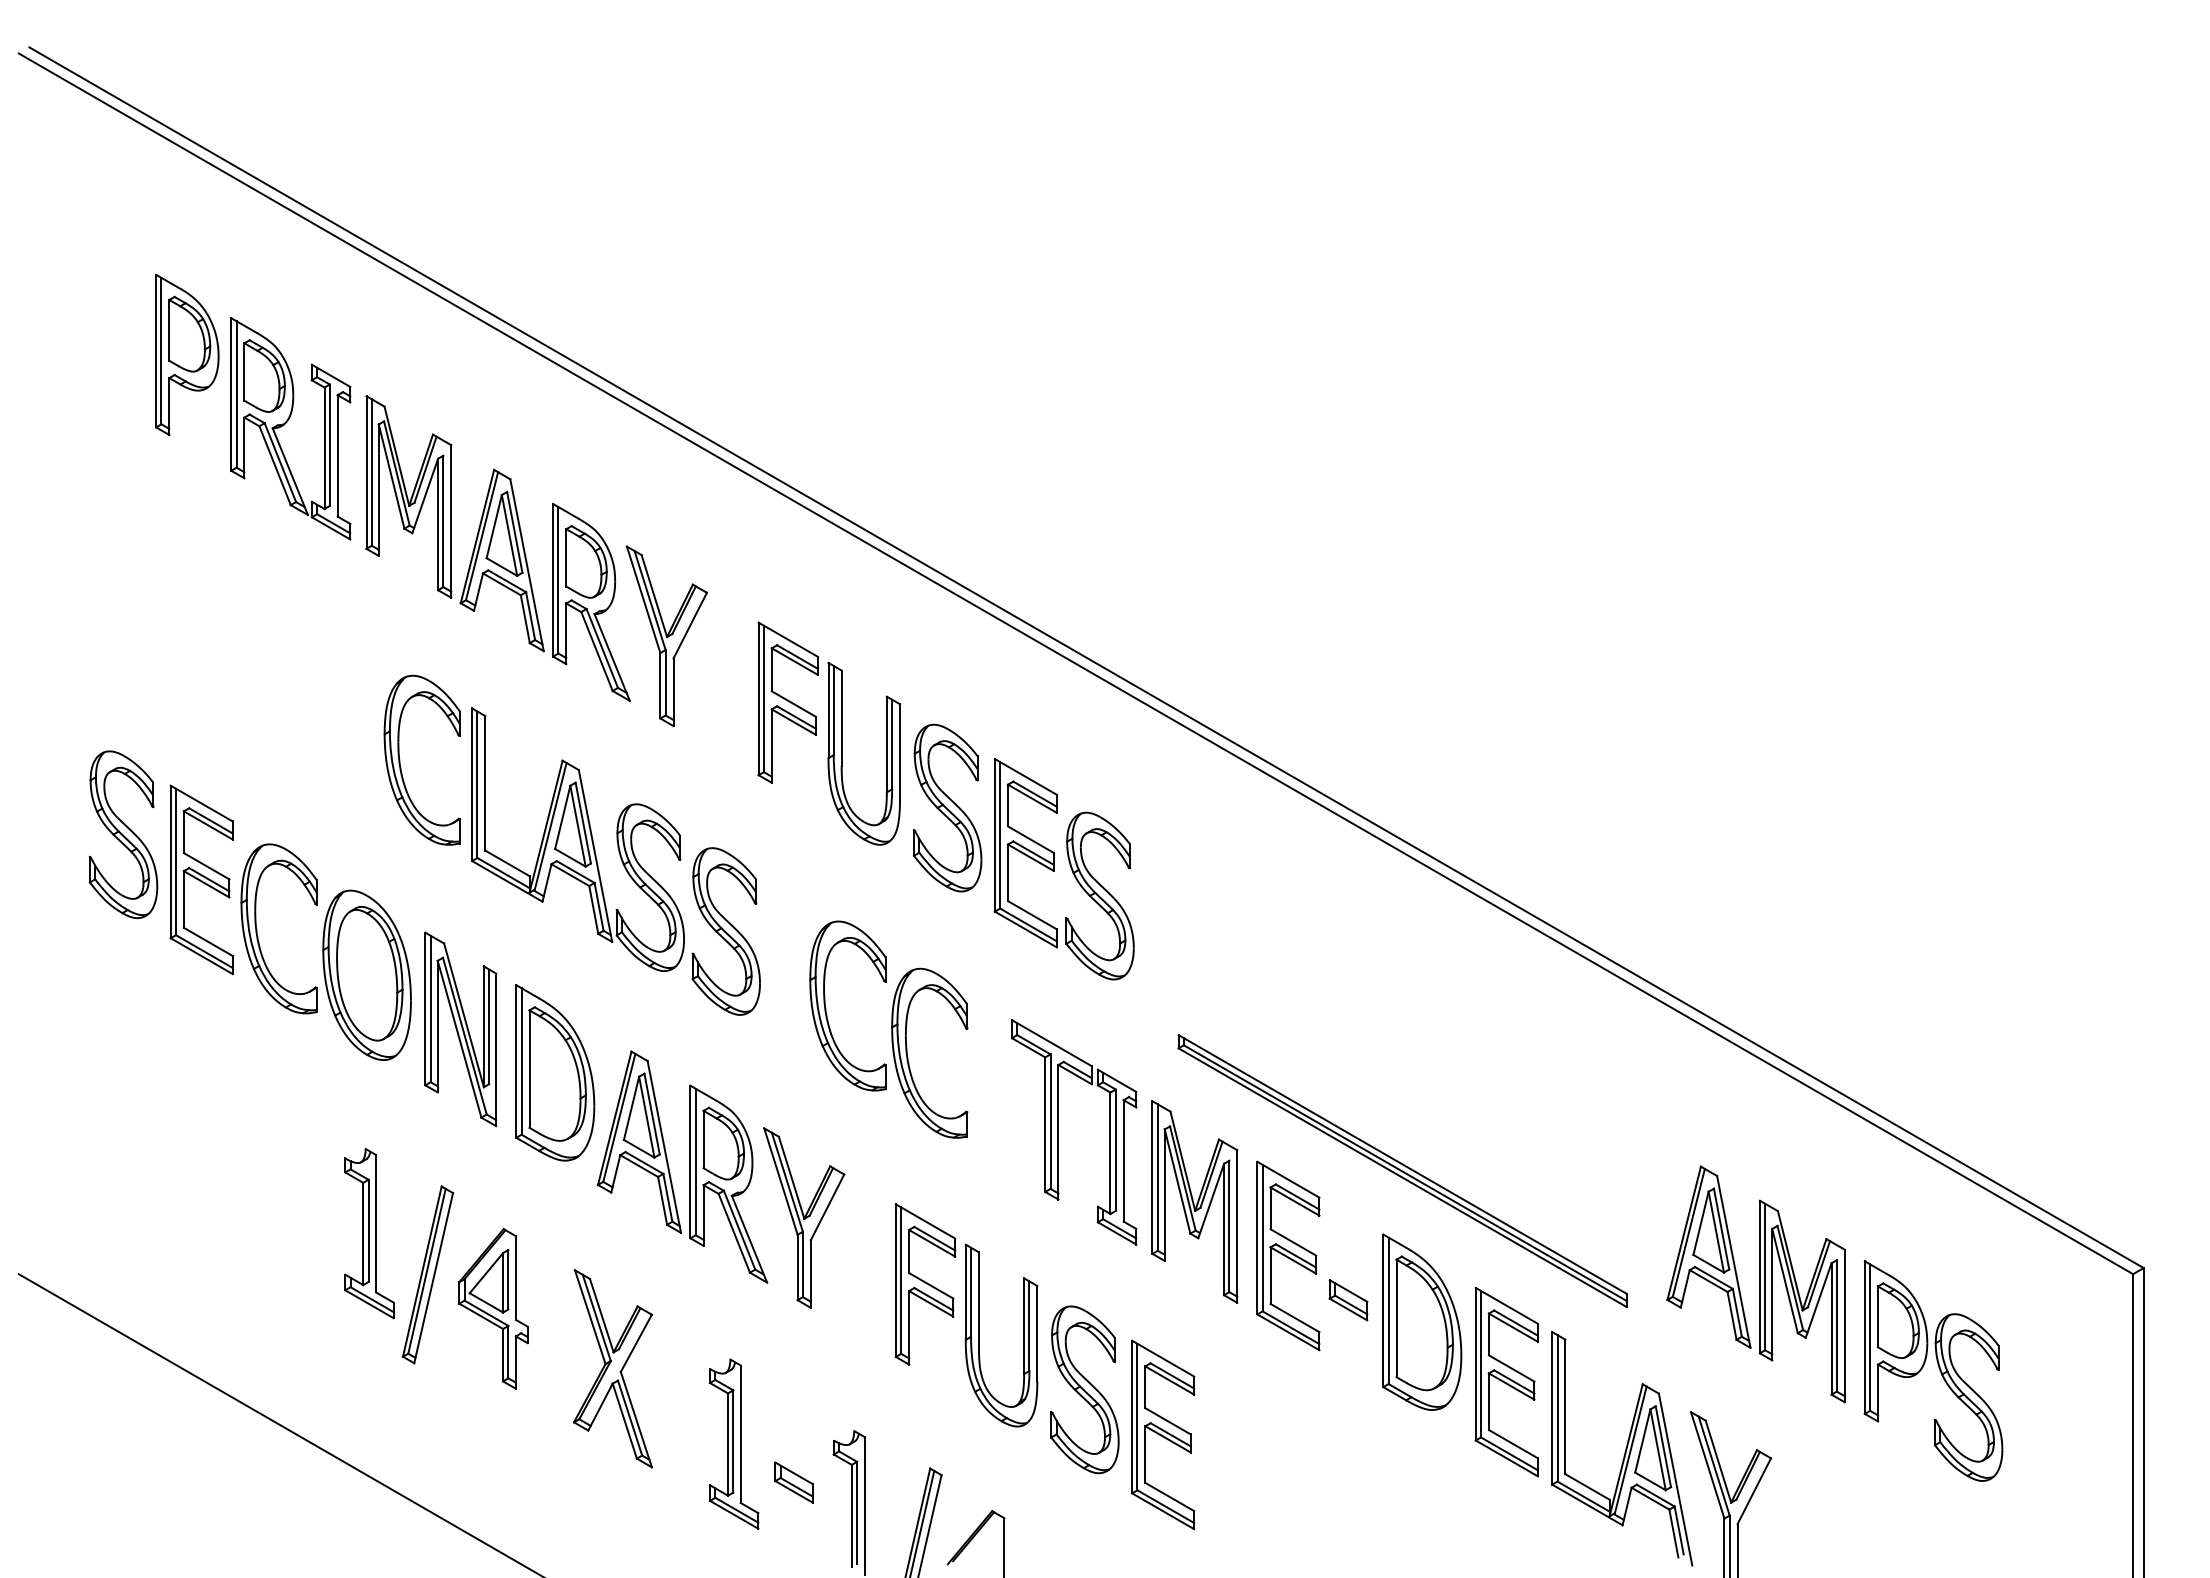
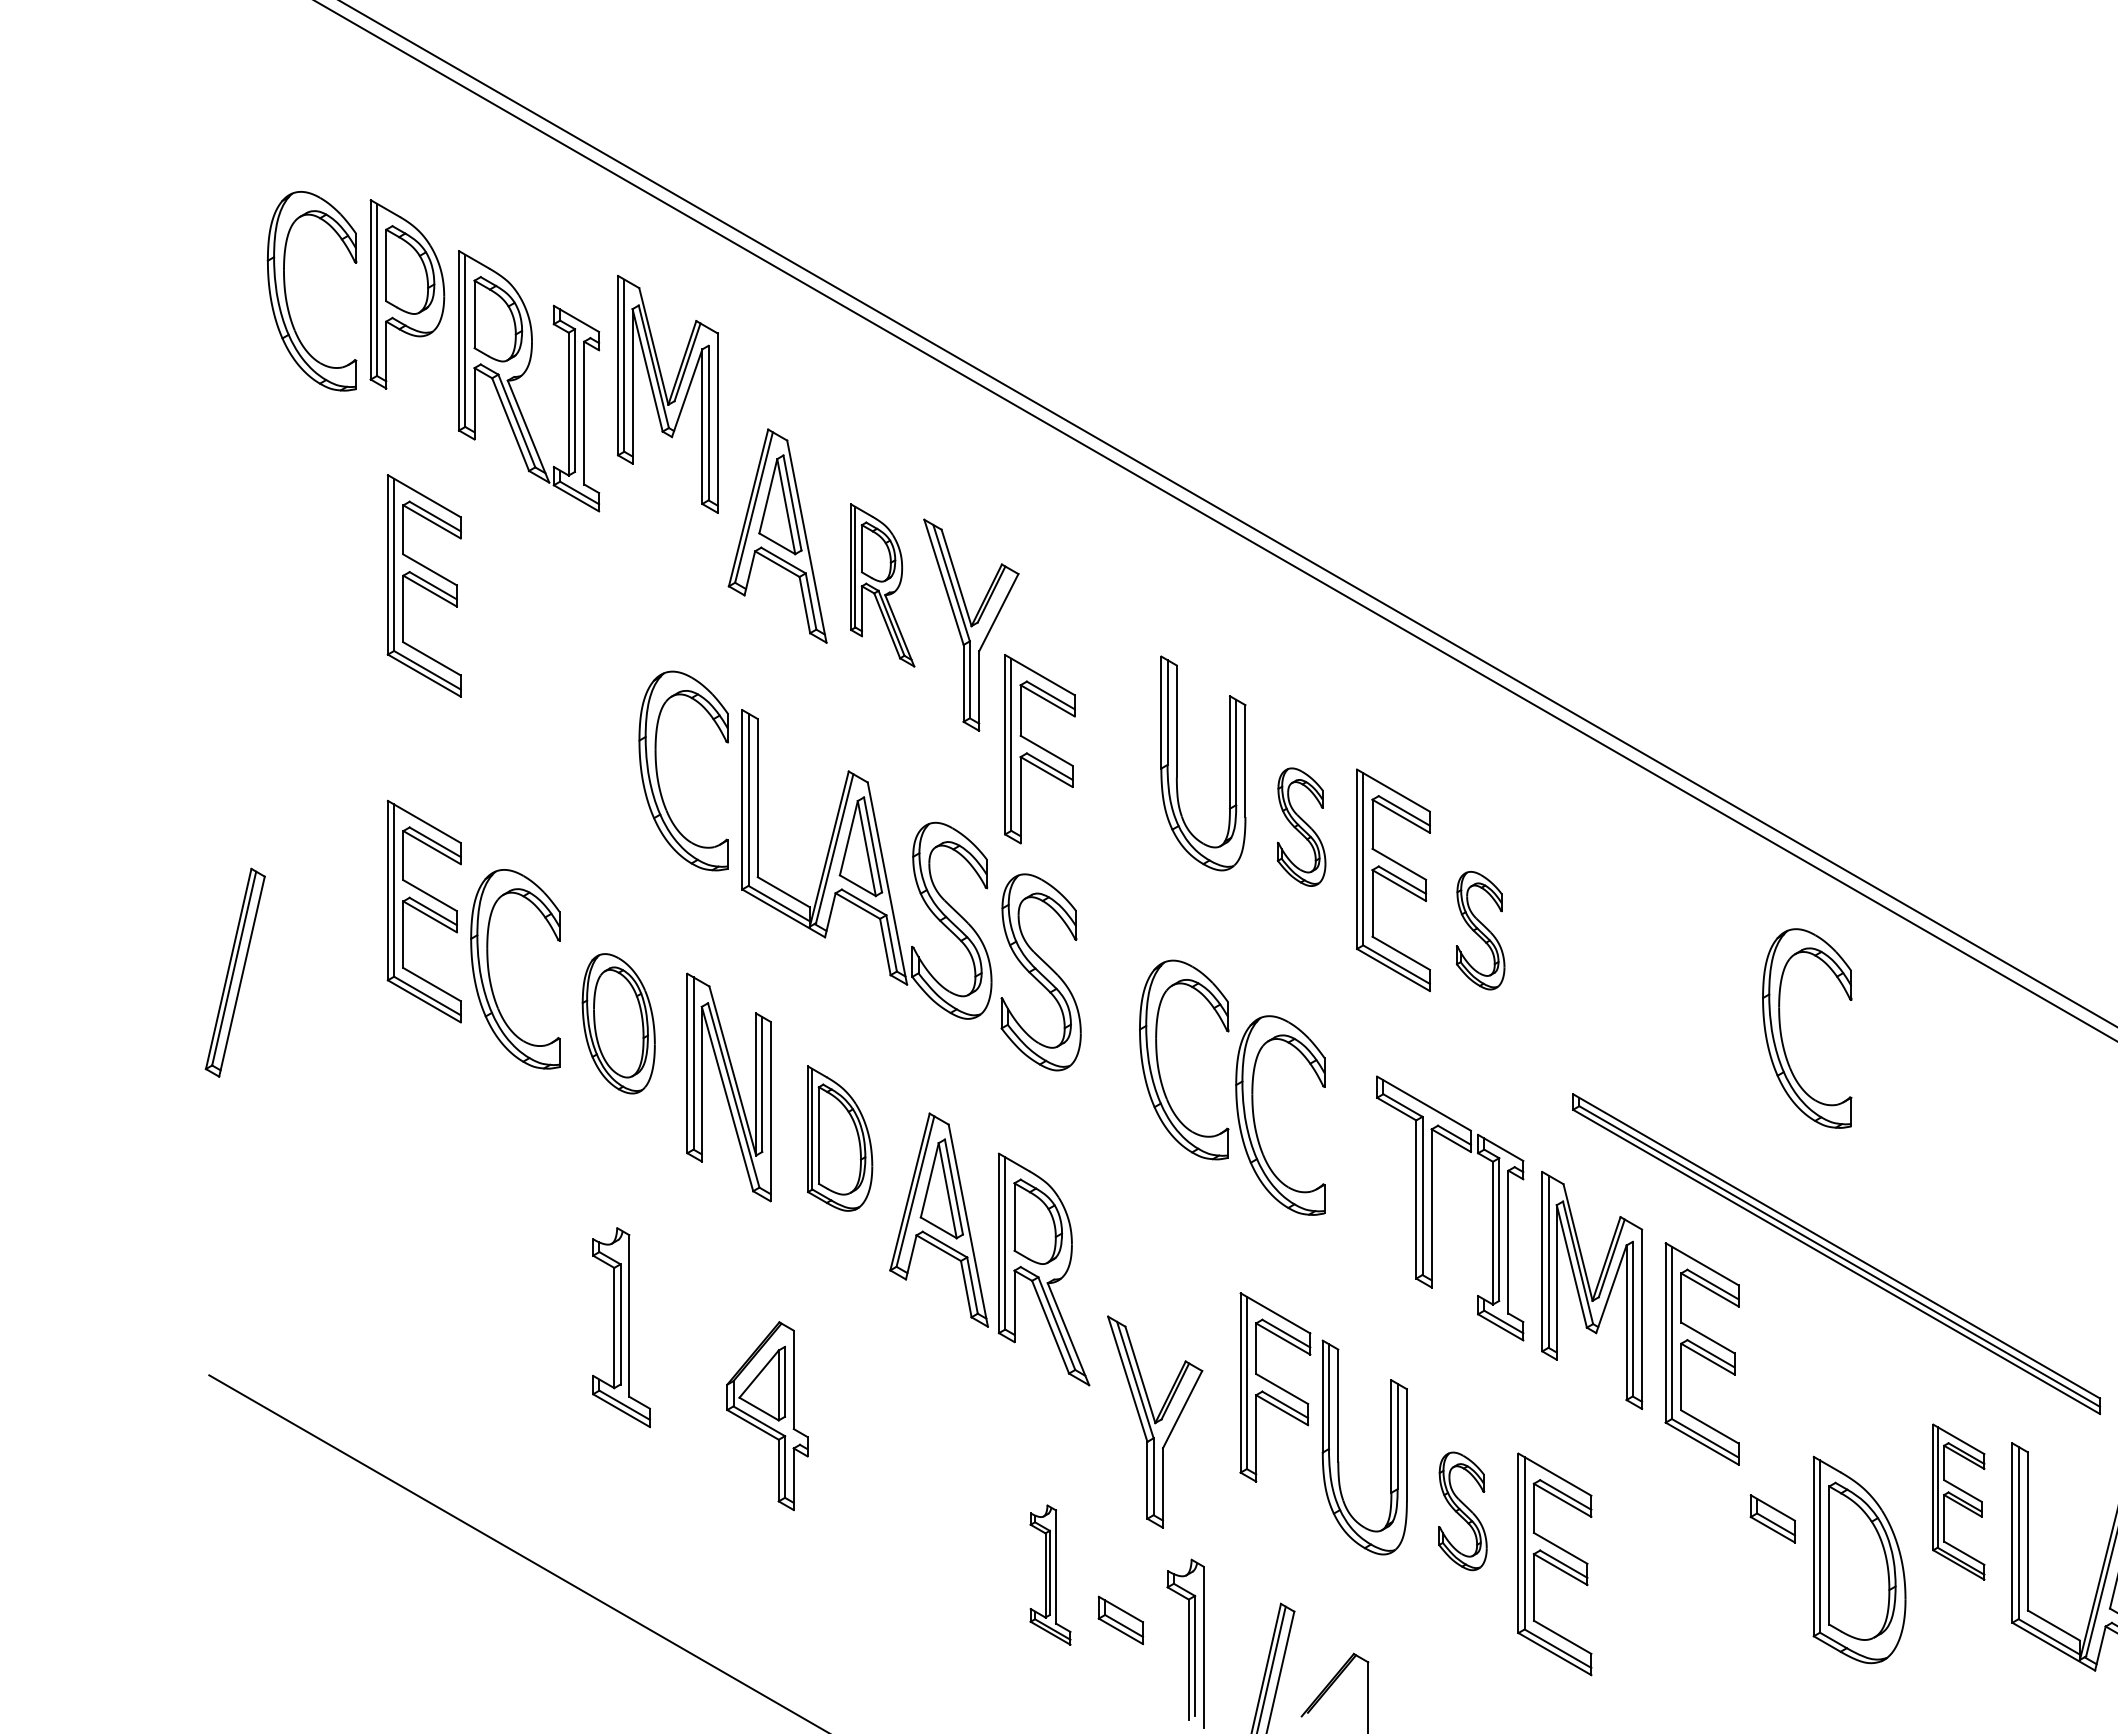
part: (84, 351) -> (286, 290), added
part: (408, 496) -> (667, 393), moved
part: (201, 602) -> (424, 585), added
part: (591, 602) -> (882, 585), size x0.7
part: (787, 702) -> (1039, 748), moved
part: (947, 807) -> (1301, 826), size x0.6
part: (123, 834) -> (332, 858), removed
part: (1099, 895) -> (1480, 930), size x0.6
part: (366, 974) -> (618, 1022), size x0.7
part: (1356, 982) -> (1782, 1032), added
part: (555, 1072) -> (840, 1138), size x0.7
part: (804, 1217) -> (1155, 1421), moved
part: (427, 1274) -> (234, 972), moved
part: (1348, 1300) -> (1772, 1519), moved
part: (1422, 1321) -> (1859, 1559), moved
part: (612, 1368) -> (907, 1486), removed
part: (1506, 1381) -> (1958, 1501), size x0.7
part: (1084, 1389) -> (1462, 1510), size x0.6
part: (734, 1443) -> (1050, 1574), size x0.7

